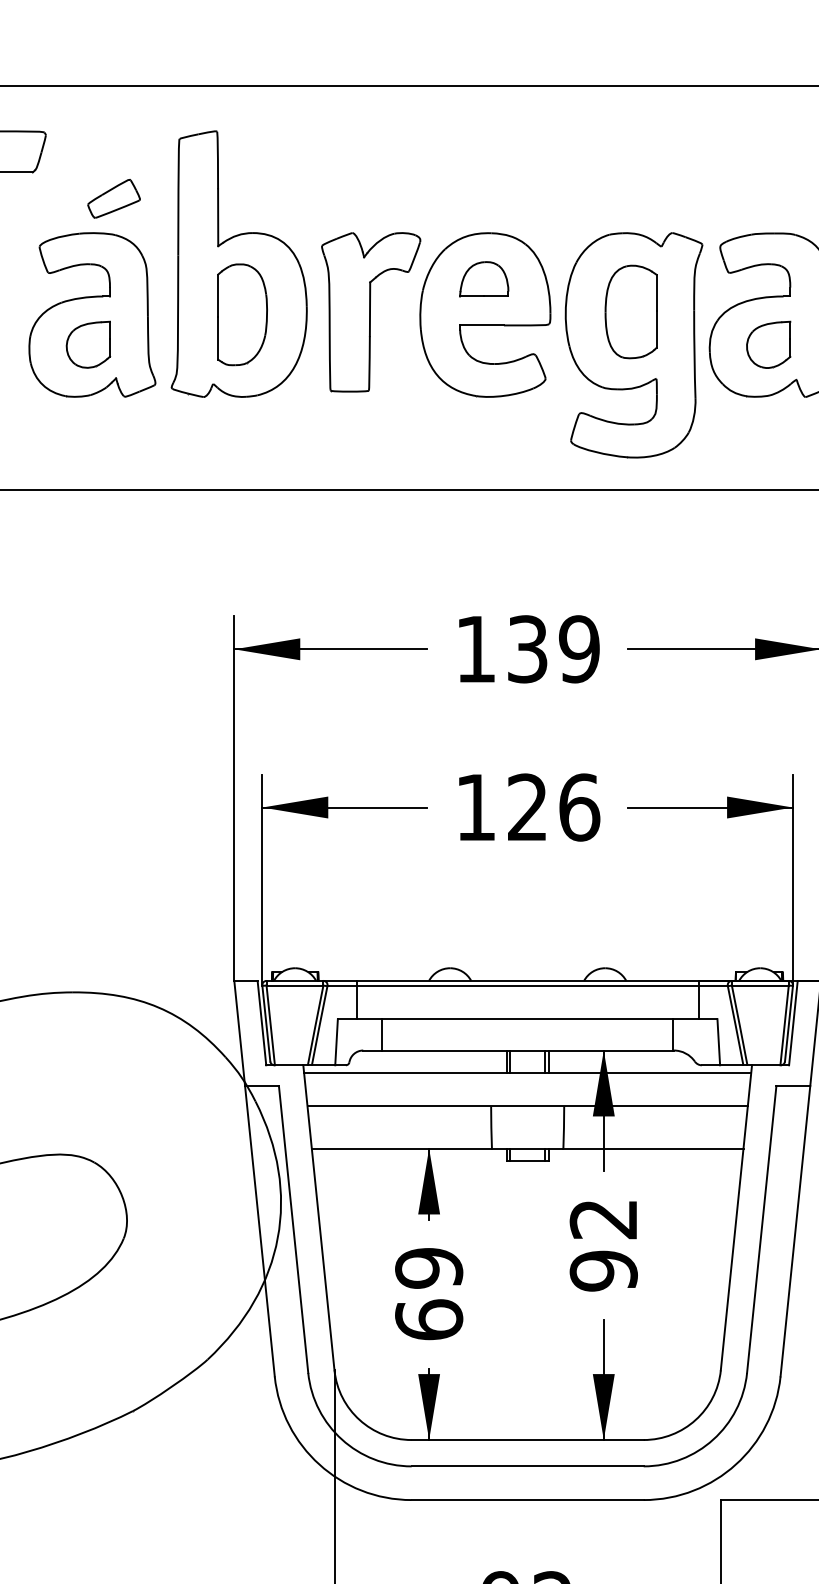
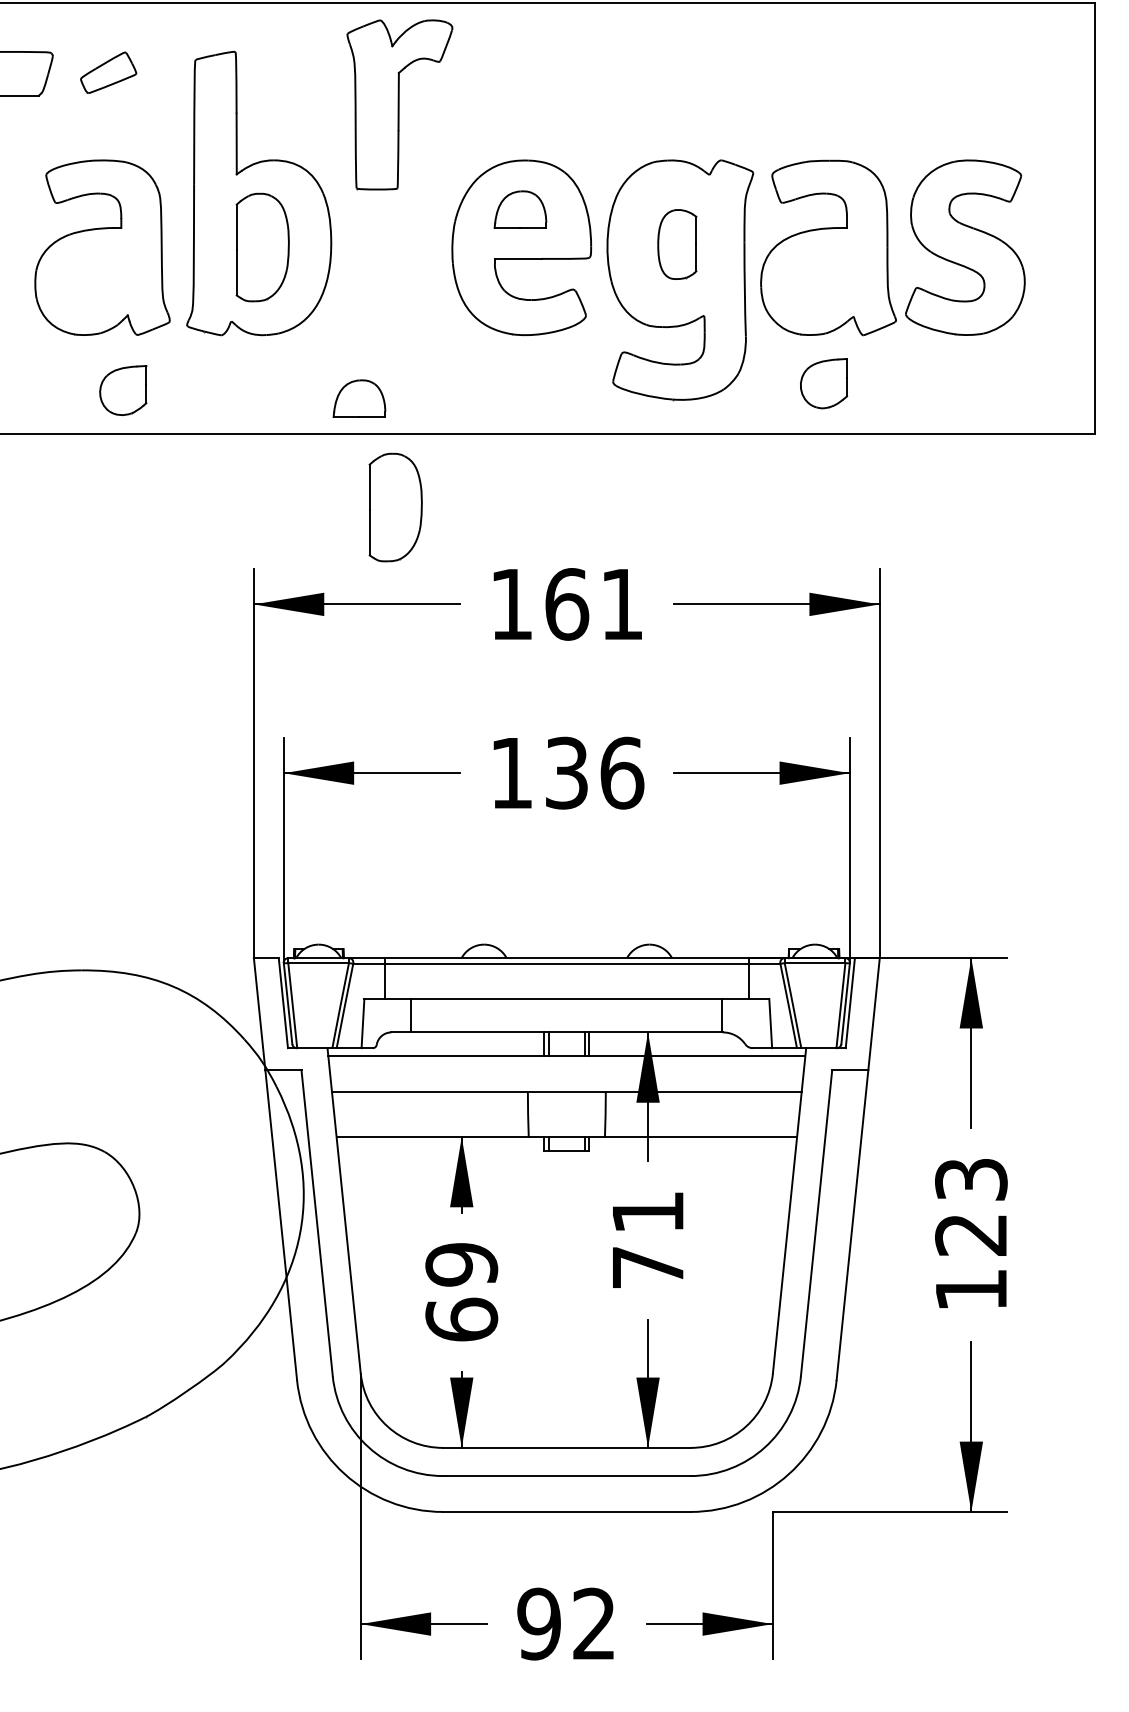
part: (113, 198) -> (108, 72), moved
part: (370, 311) -> (399, 104), moved
part: (631, 311) -> (677, 244), size x0.7
part: (88, 344) -> (123, 390), moved
part: (769, 344) -> (824, 383), moved
part: (333, 456) -> (359, 398), added
part: (367, 558) -> (395, 507), added
text: (553, 649) -> (594, 604), 139 -> 161
text: (527, 806) -> (566, 772), 126 -> 136
text: (603, 1245) -> (647, 1240), 92 -> 71

